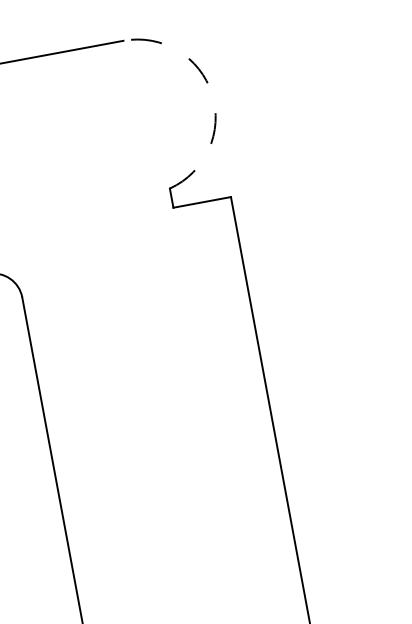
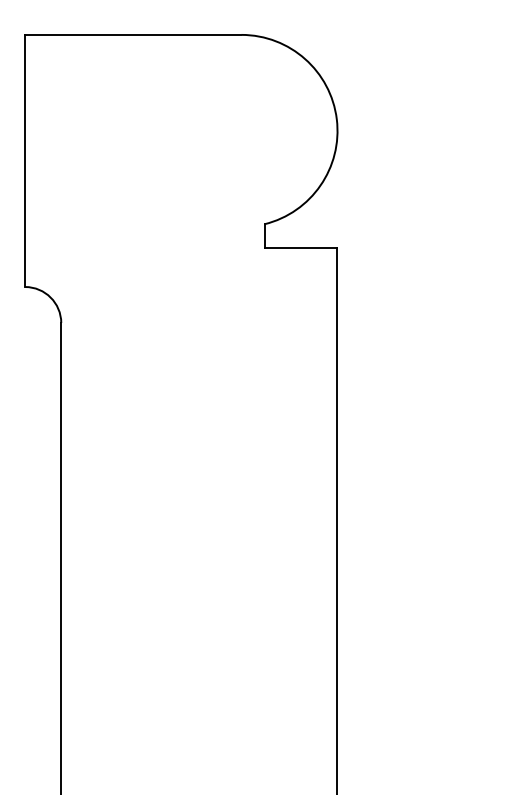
arc: (211, 94) -> (336, 119), dashed -> solid

